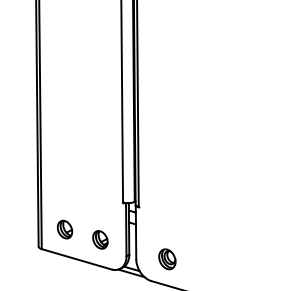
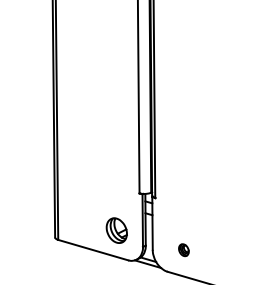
part: (64, 229) -> (80, 220), removed
part: (100, 239) -> (116, 230), size x1.4
part: (167, 259) -> (183, 250), size x0.6

